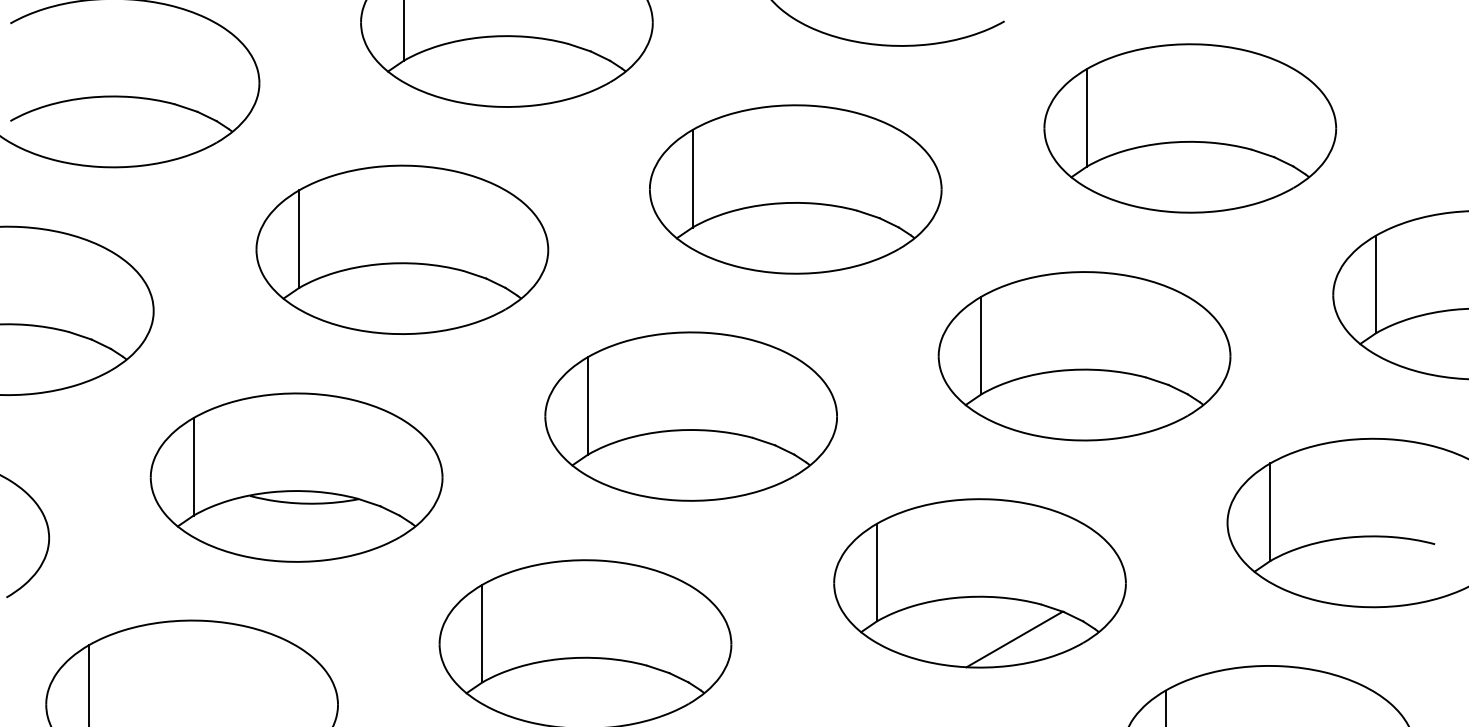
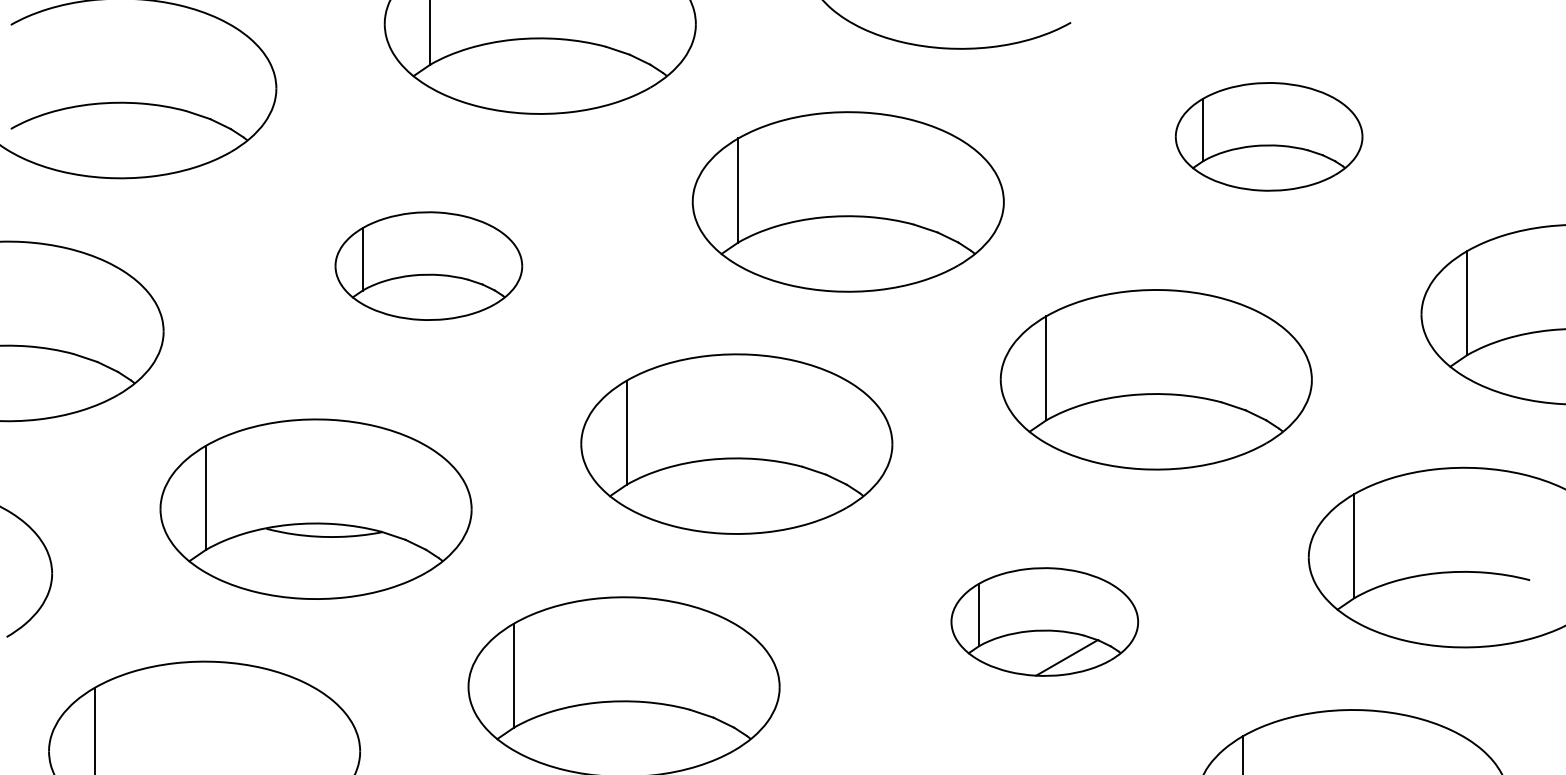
part: (1190, 128) -> (1269, 136), size x0.6
part: (402, 249) -> (428, 265), size x0.6
part: (979, 583) -> (1044, 622), size x0.6

